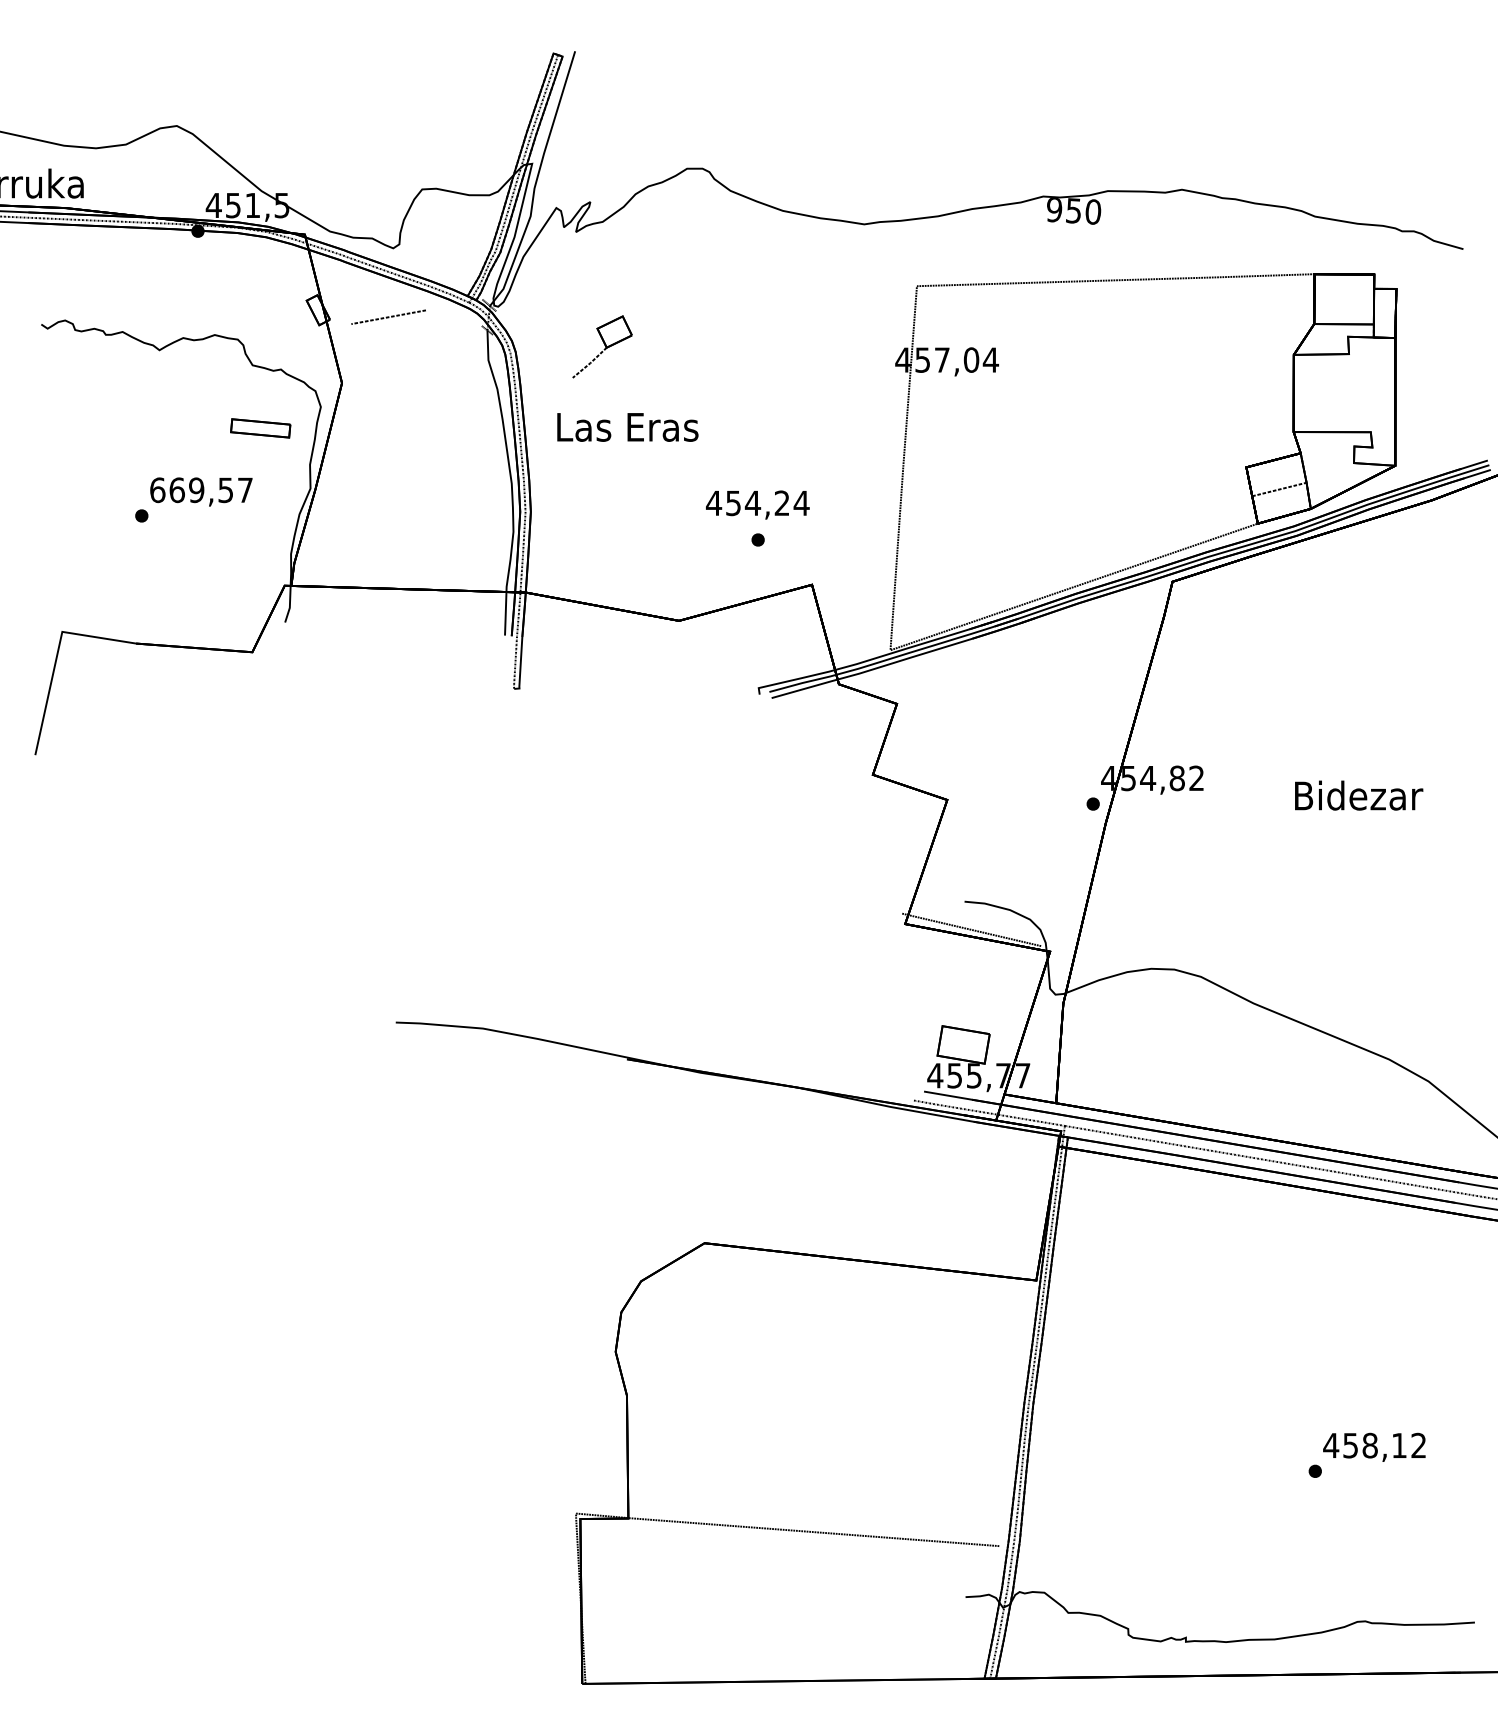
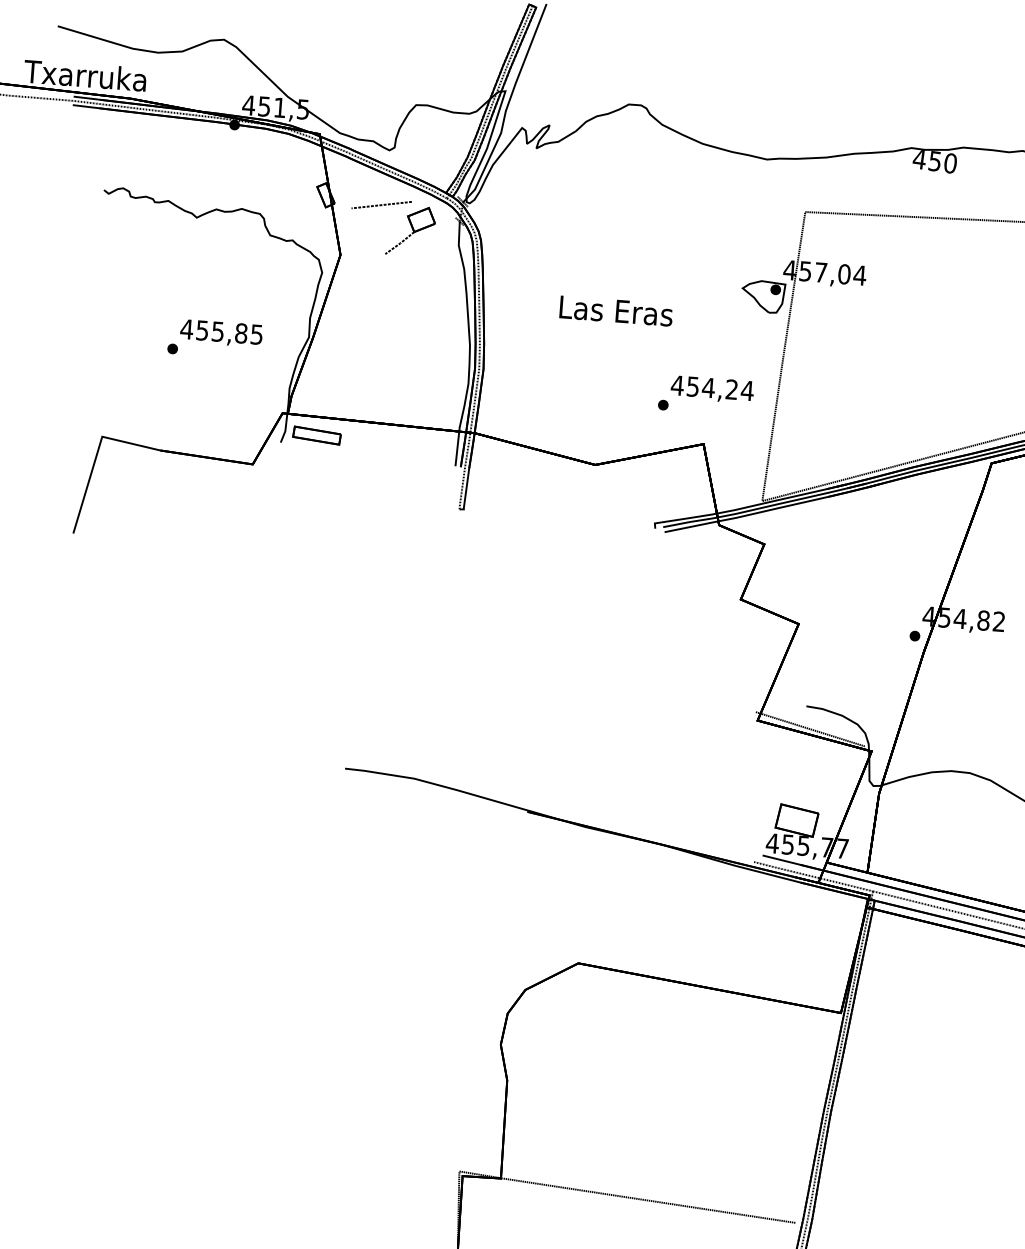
text: (1054, 210) -> (919, 159), 950 -> 450
part: (602, 346) -> (410, 230), moved
part: (872, 395) -> (763, 296), added
text: (627, 427) -> (616, 311), moved
part: (260, 428) -> (316, 435), moved
text: (200, 490) -> (221, 332), 669,57 -> 455,85
text: (757, 504) -> (712, 389), moved

